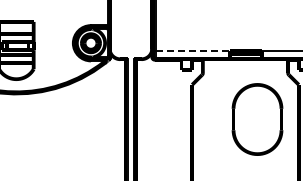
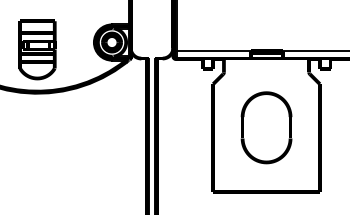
line: (193, 51) -> (214, 50), dashed -> solid
part: (257, 119) -> (266, 127), moved

